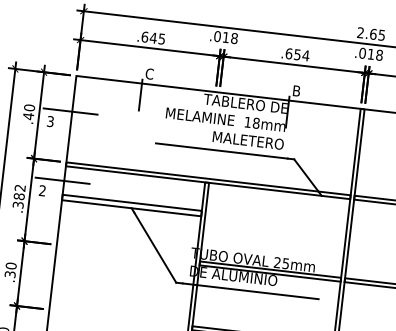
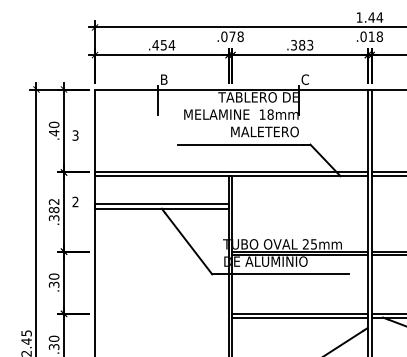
text: (371, 34) -> (369, 17), 2.65 -> 1.44
text: (226, 37) -> (232, 36), .018 -> .078
text: (153, 38) -> (163, 45), .645 -> .454
text: (296, 53) -> (301, 44), .654 -> .383
text: (148, 73) -> (163, 79), C -> B
text: (295, 90) -> (304, 79), B -> C
line: (70, 111) -> (93, 123), removed
line: (62, 180) -> (93, 190), removed

